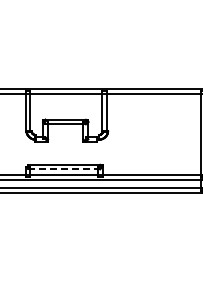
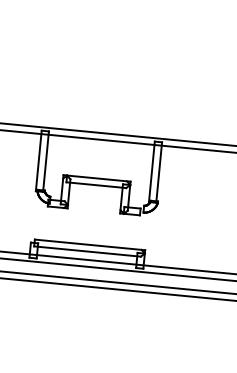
line: (64, 169) -> (88, 251), dashed -> solid

